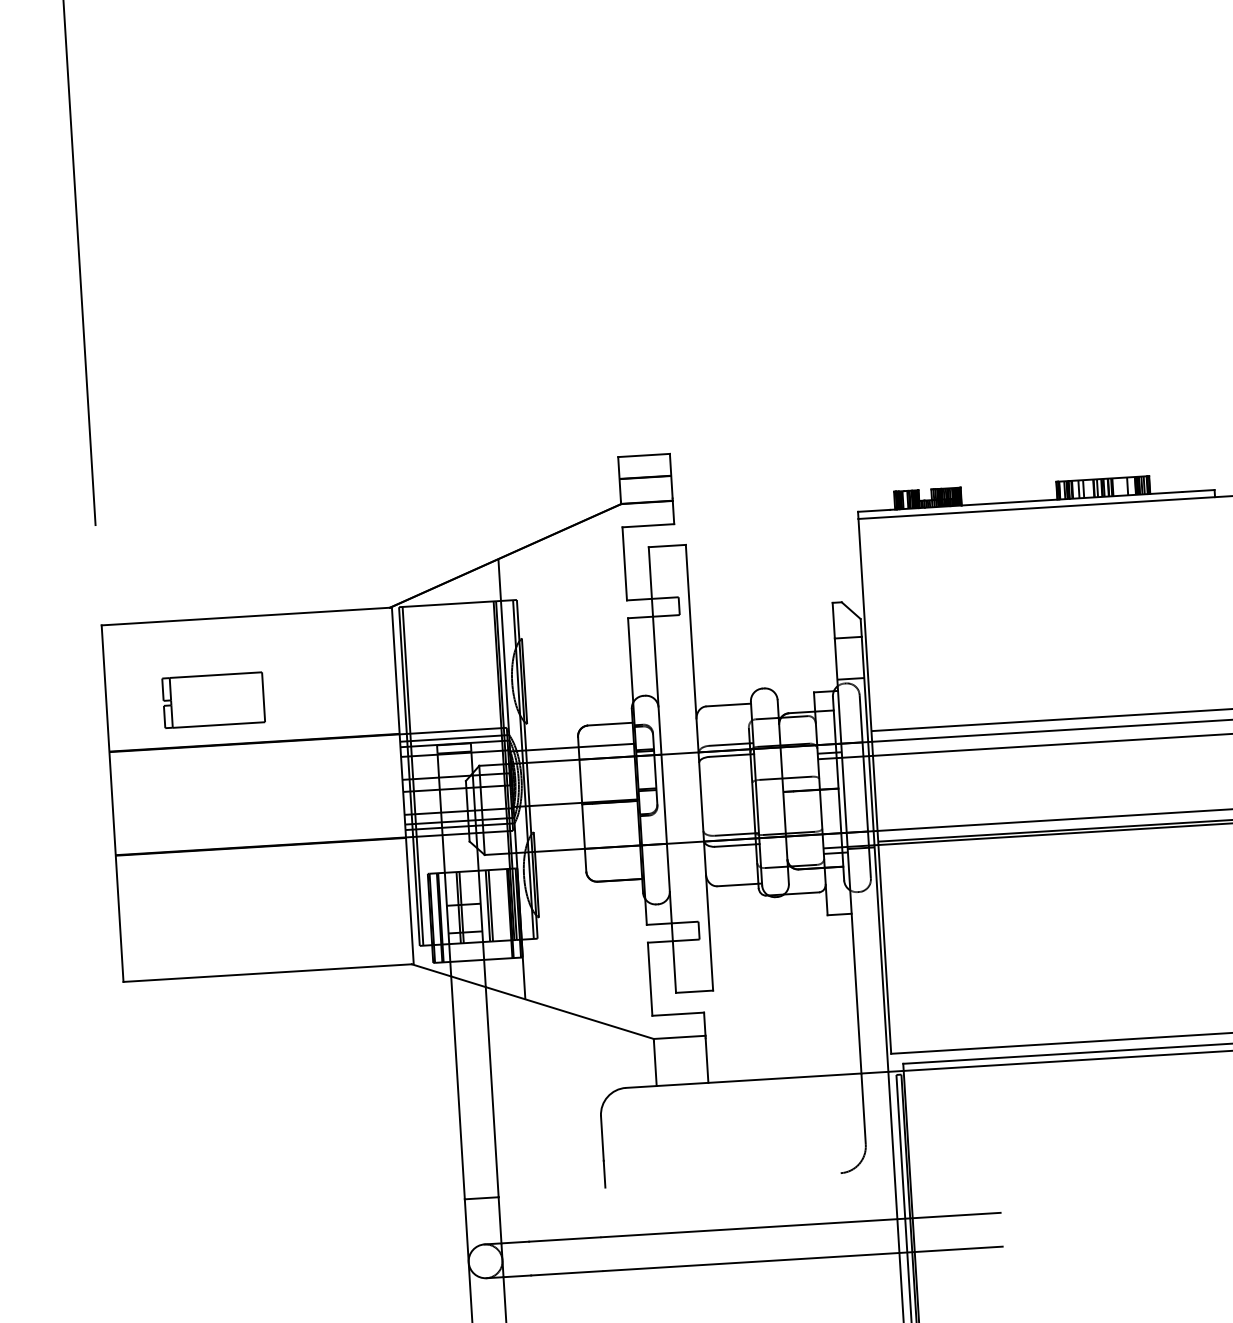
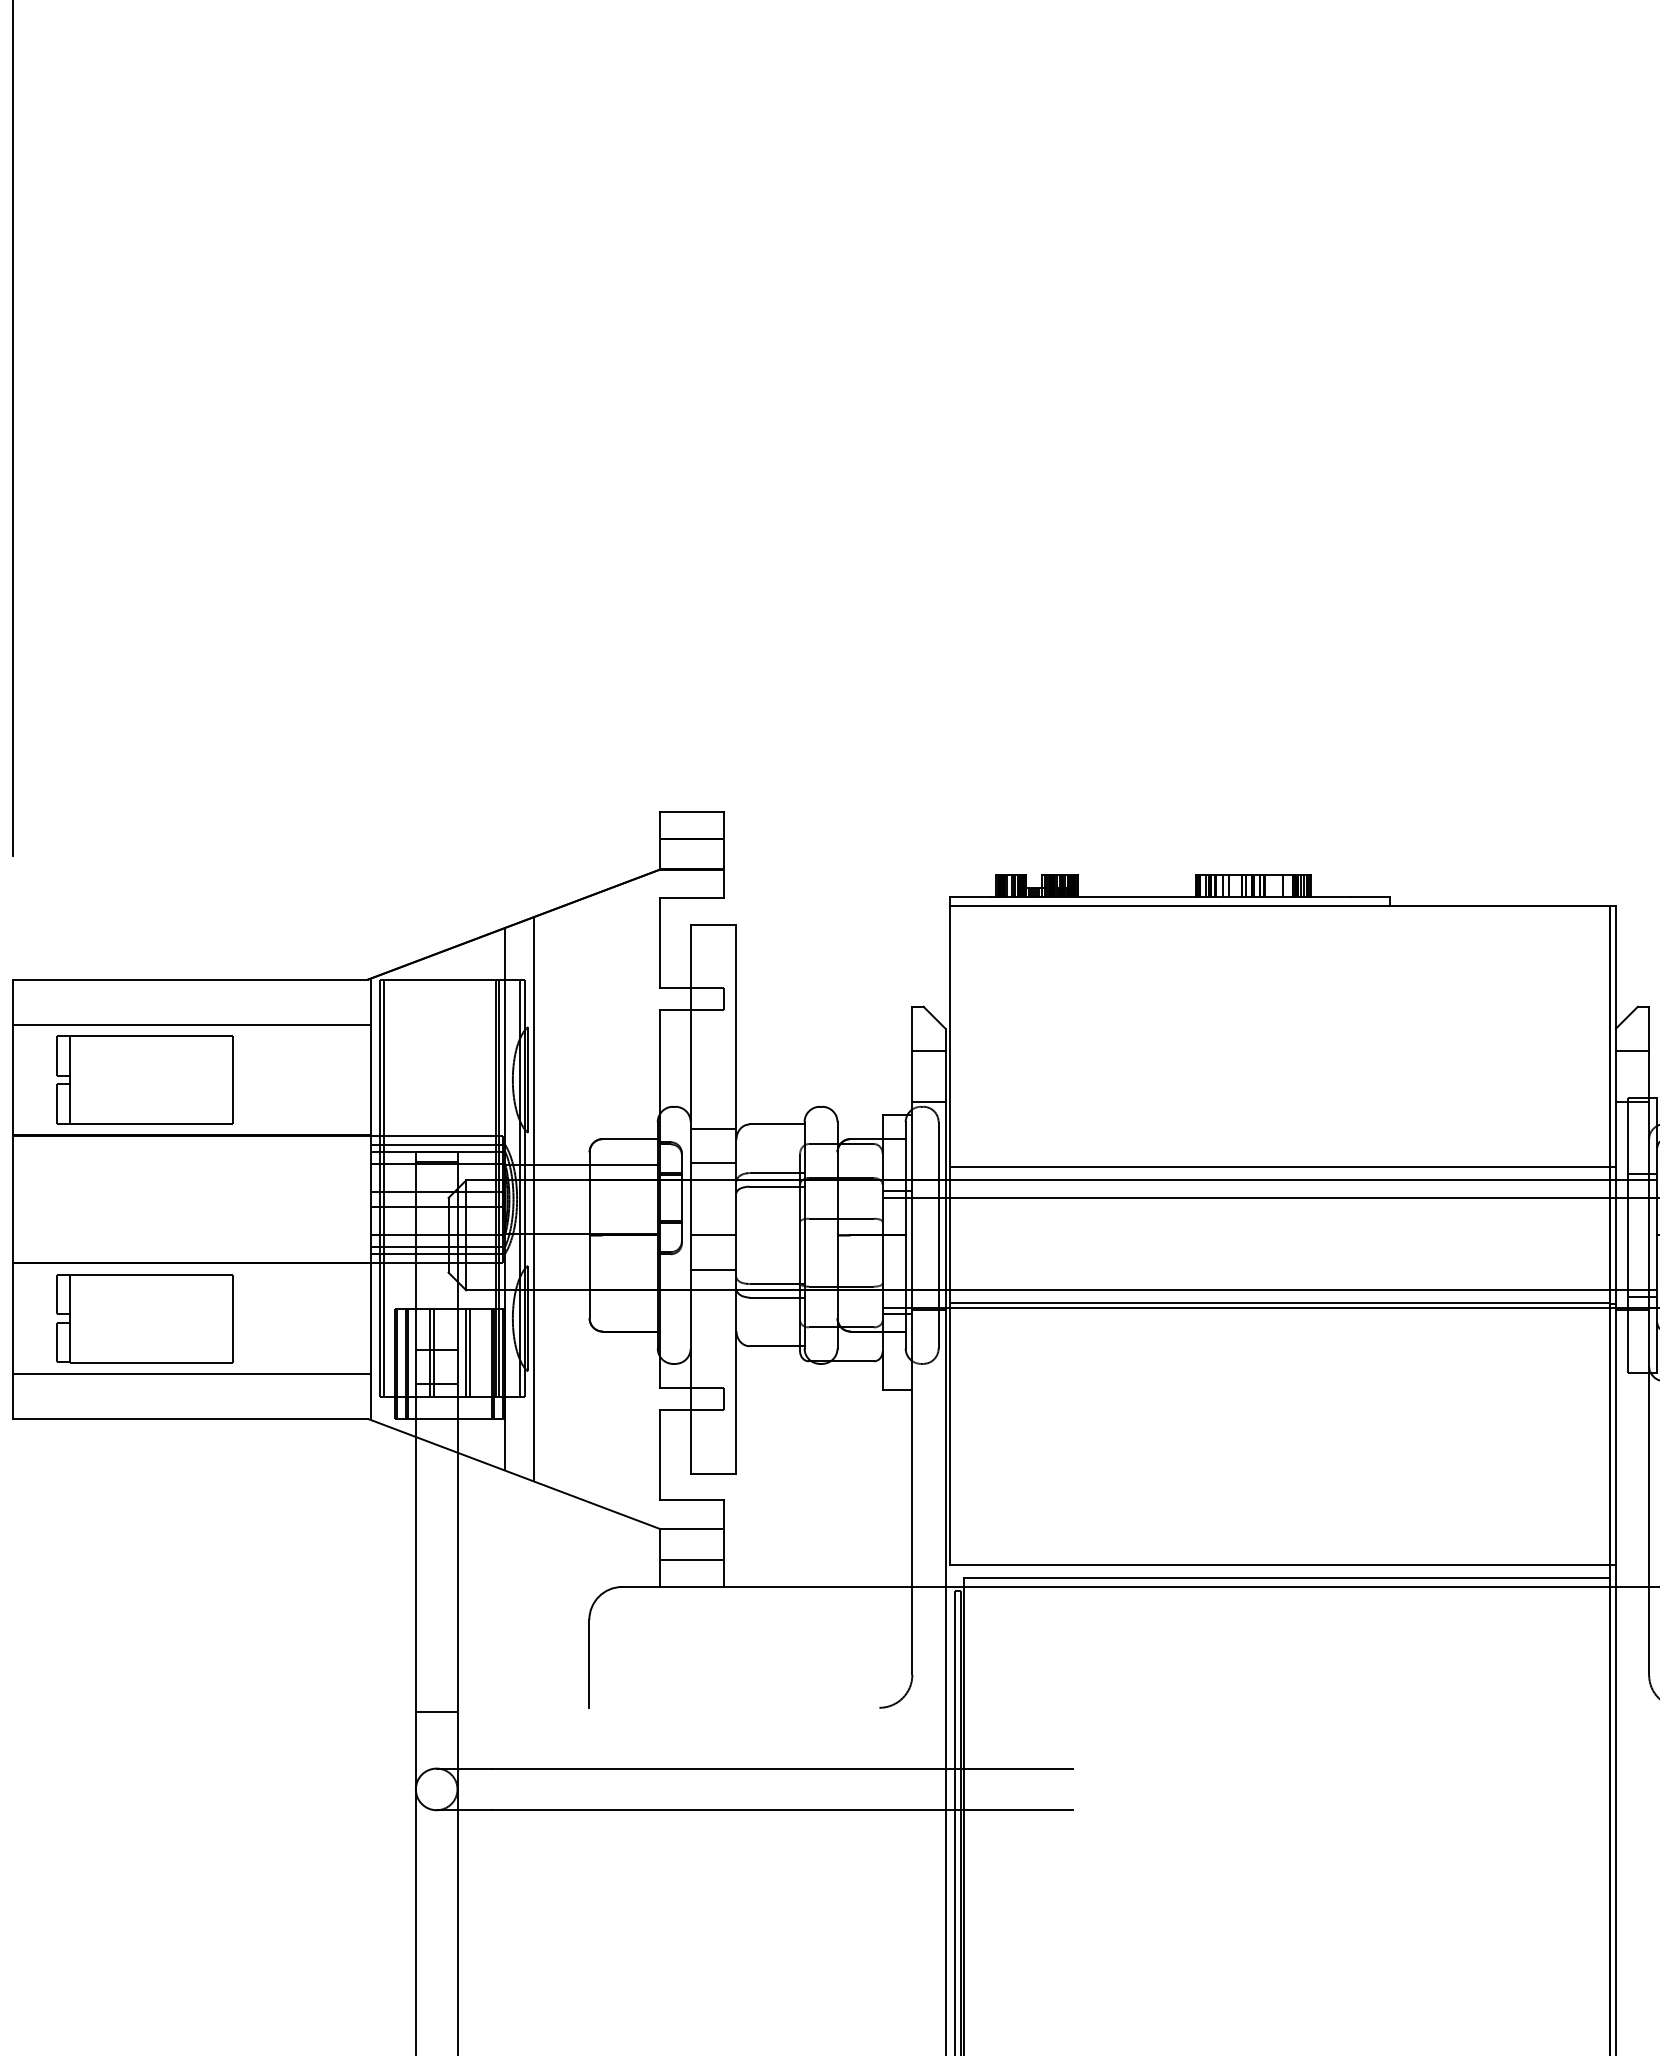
line: (248, 653) -> (191, 1024), added
part: (213, 699) -> (144, 1079), size x1.43
line: (677, 711) -> (713, 1128), added
line: (679, 739) -> (713, 1163), added
line: (535, 777) -> (534, 1199), added
line: (682, 798) -> (713, 1235), added
line: (684, 825) -> (713, 1269), added
part: (225, 893) -> (144, 1318), added
line: (266, 936) -> (191, 1373), added
line: (680, 1062) -> (691, 1559), added

